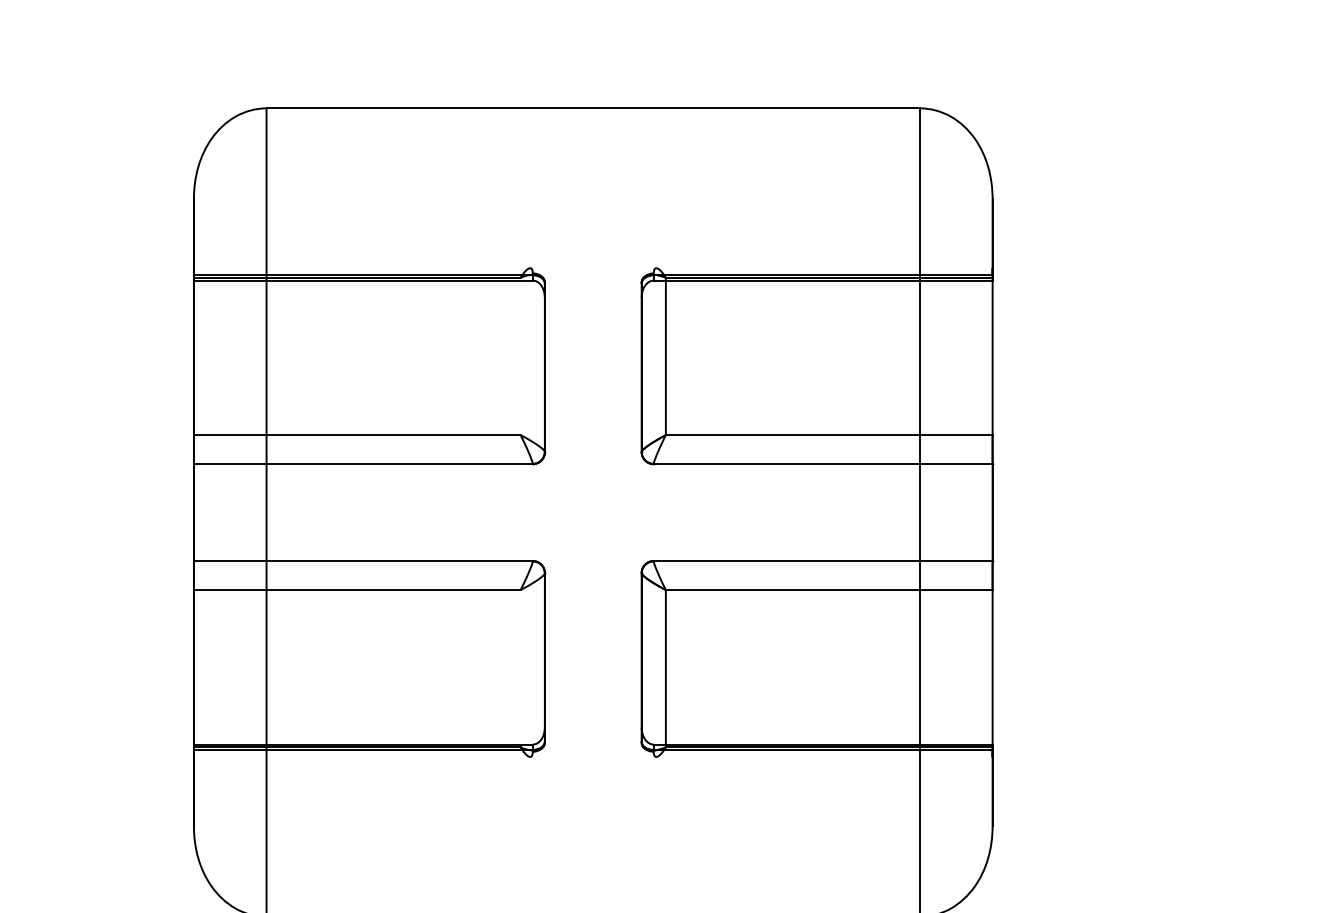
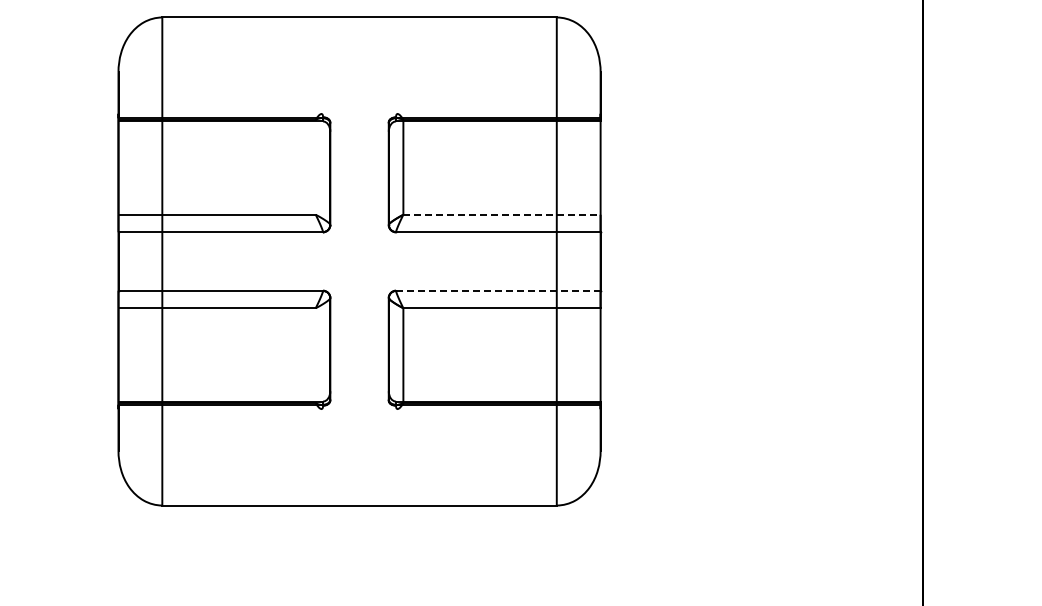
line: (830, 434) -> (502, 214), solid -> dashed
line: (823, 560) -> (498, 290), solid -> dashed

